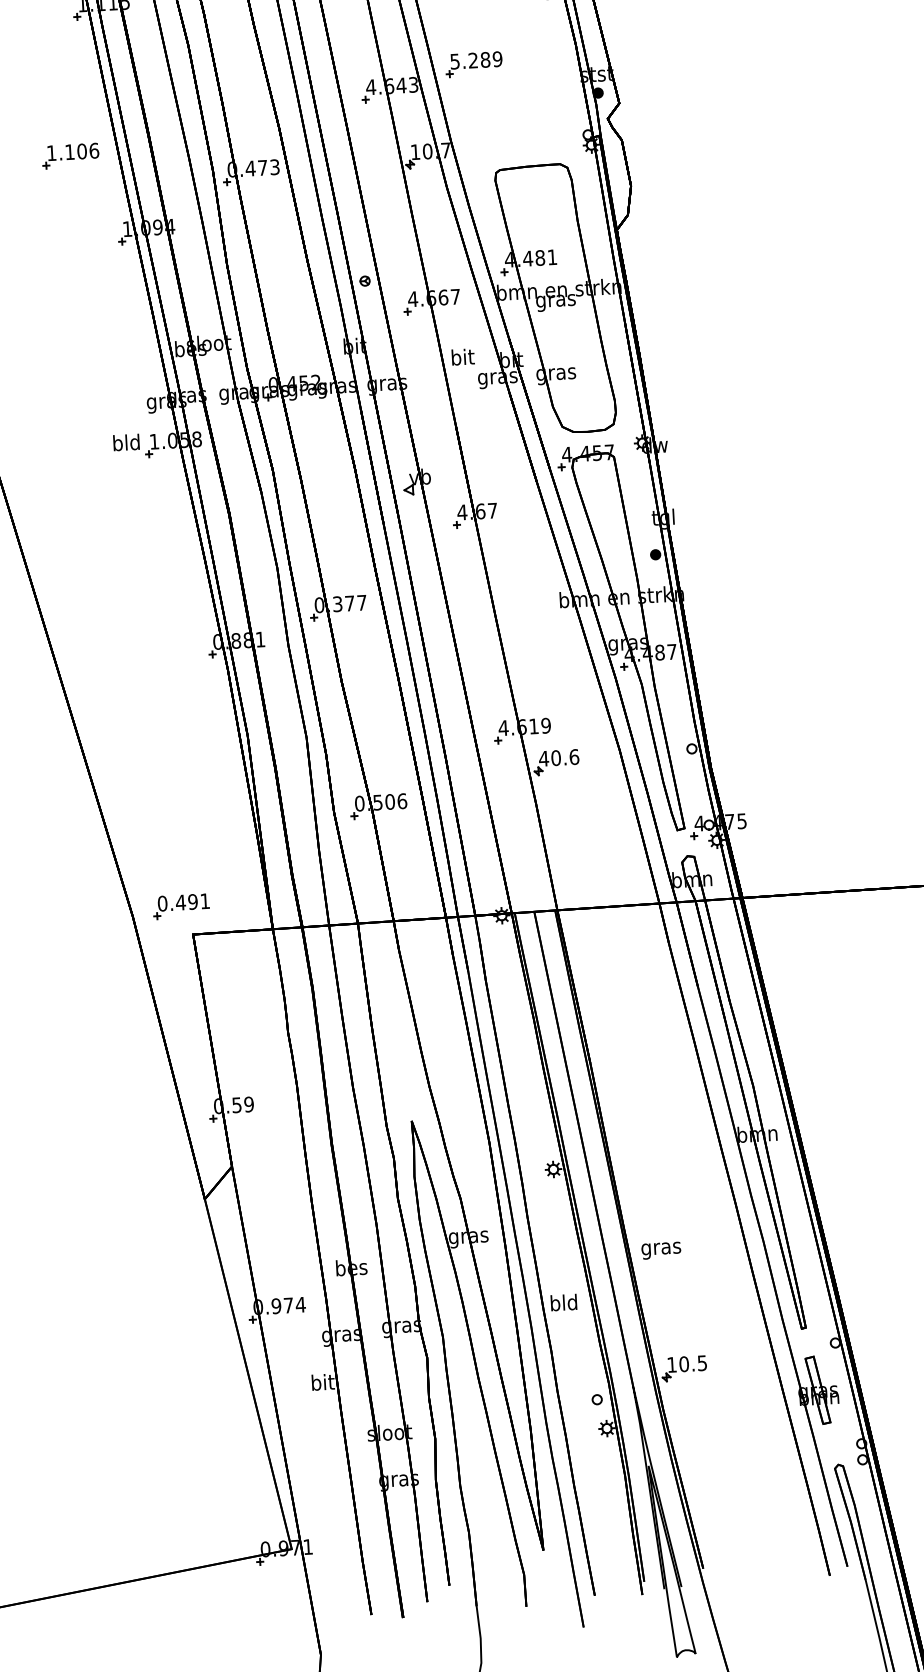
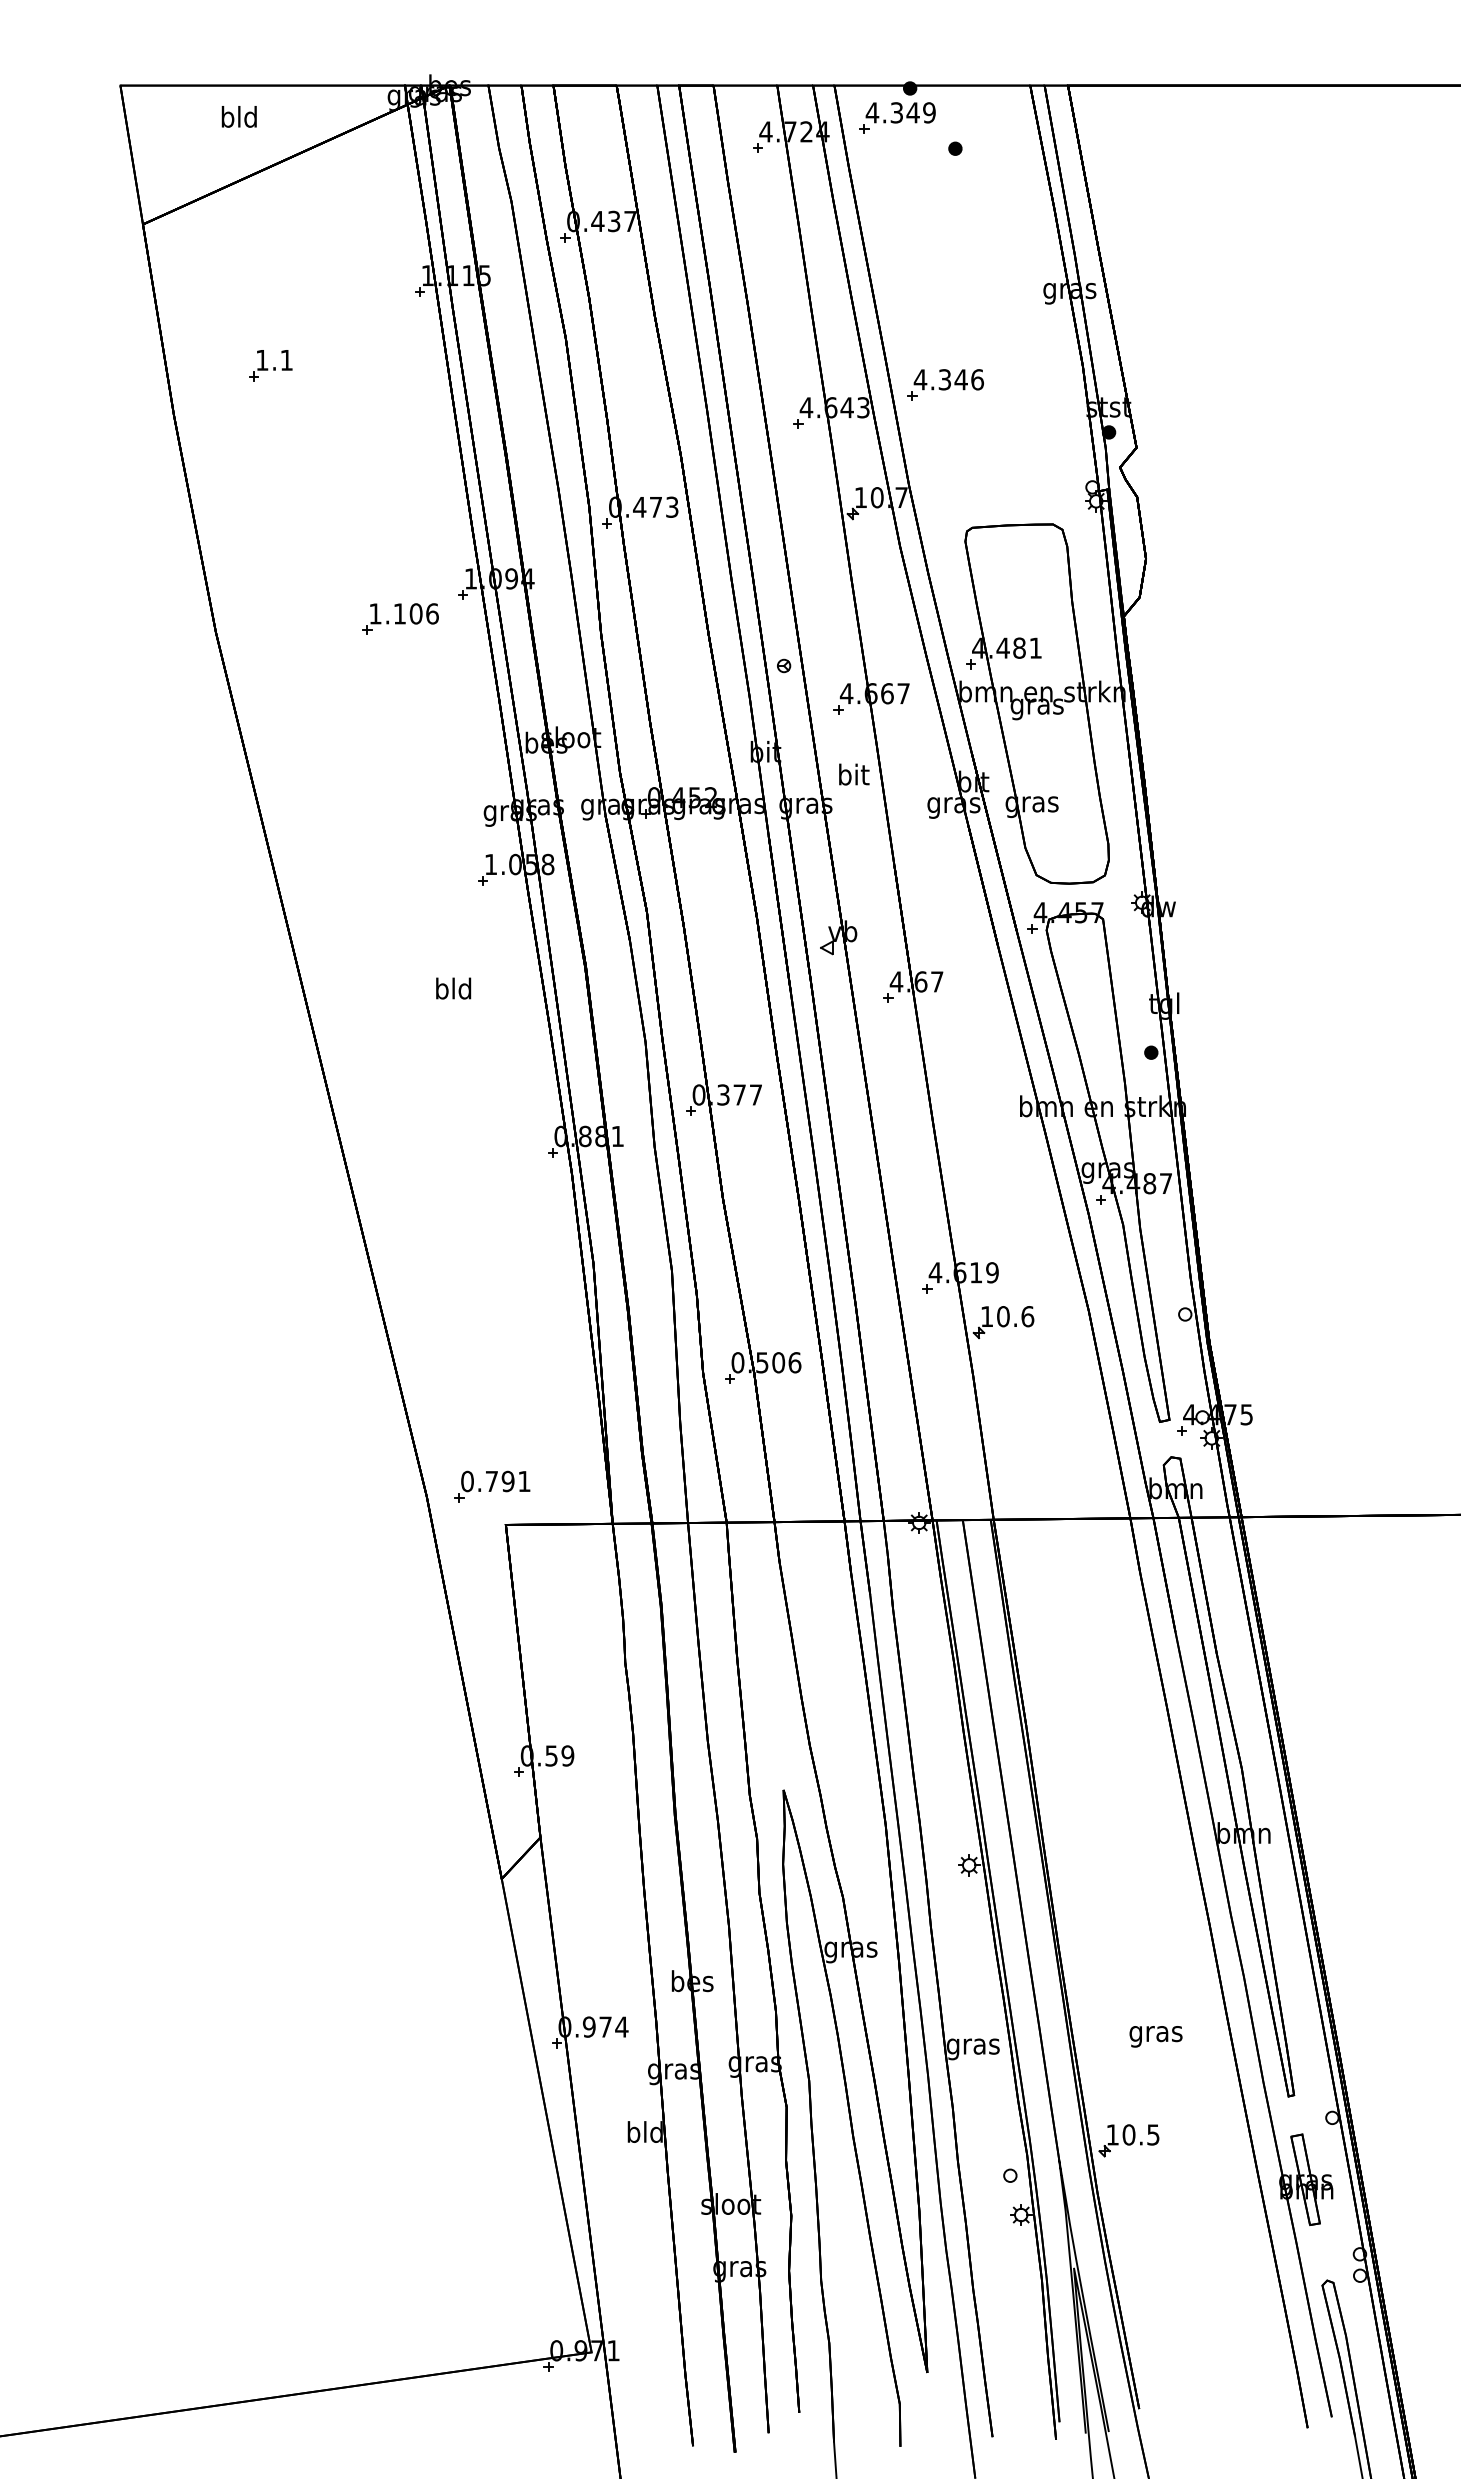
text: (475, 60) -> (948, 379), 5.289 -> 4.346
part: (70, 155) -> (400, 618), moved
text: (463, 356) -> (854, 774), moved
text: (126, 442) -> (453, 988), moved
text: (543, 758) -> (986, 1316), 40.6 -> 10.6
text: (180, 902) -> (491, 1481), 0.491 -> 0.791
text: (660, 1250) -> (1155, 2036), moved
text: (563, 1304) -> (972, 2046), bld -> gras
text: (322, 1381) -> (644, 2131), bit -> bld

